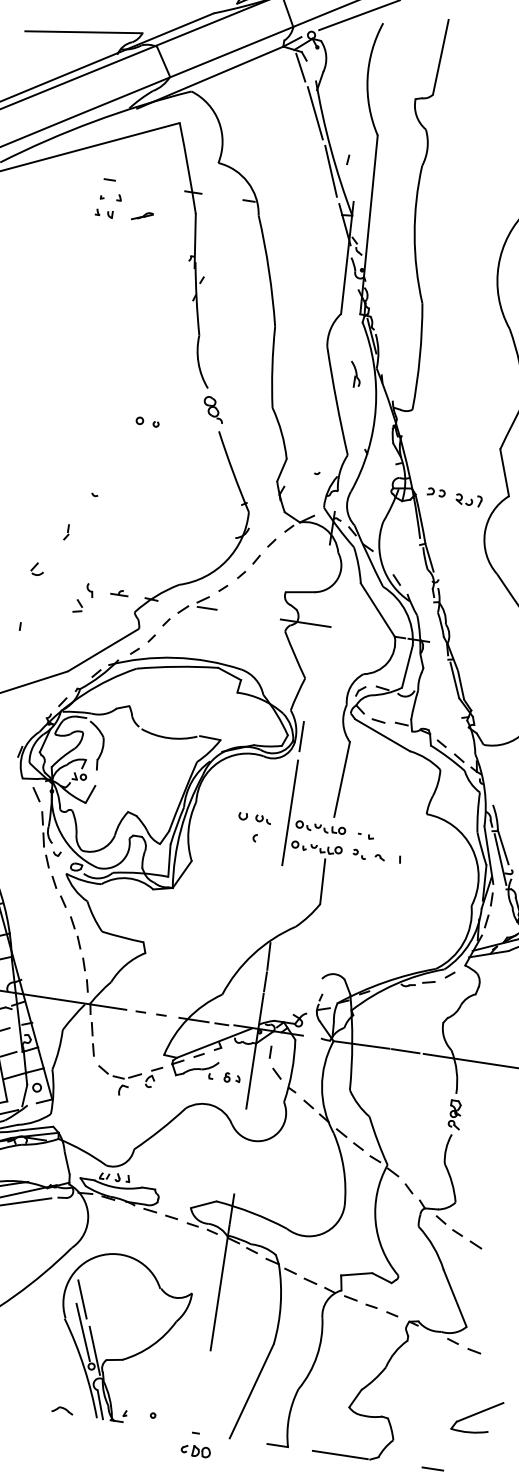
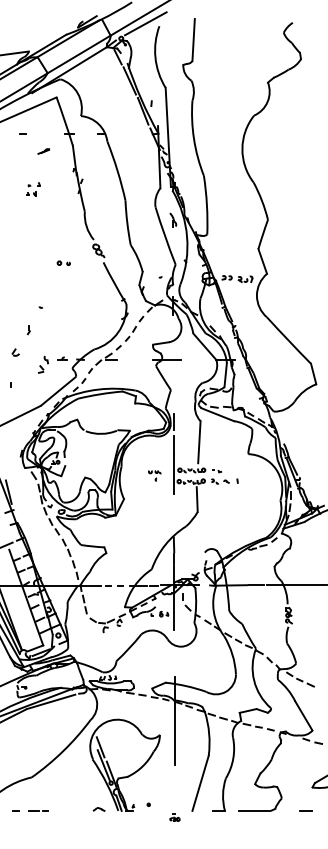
part: (108, 205) -> (33, 189), moved
part: (252, 827) -> (154, 475), size x0.7
part: (195, 1445) -> (174, 817), size x0.6

